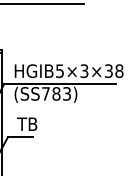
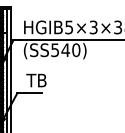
text: (56, 93) -> (65, 49), (SS783) -> (SS540)

